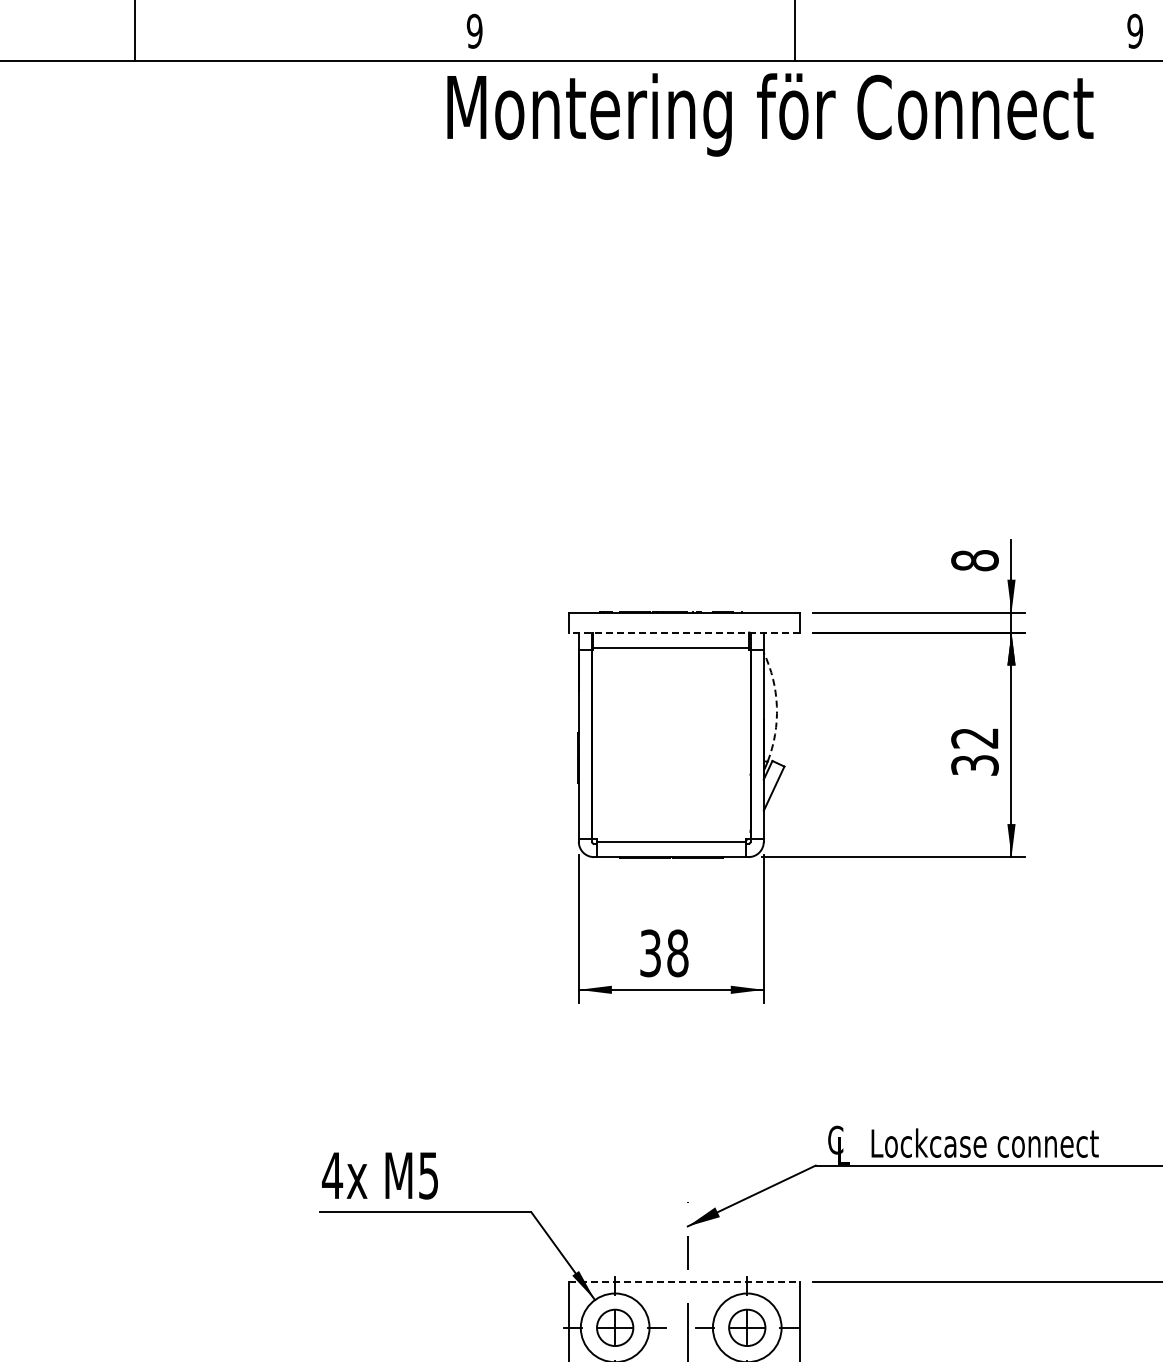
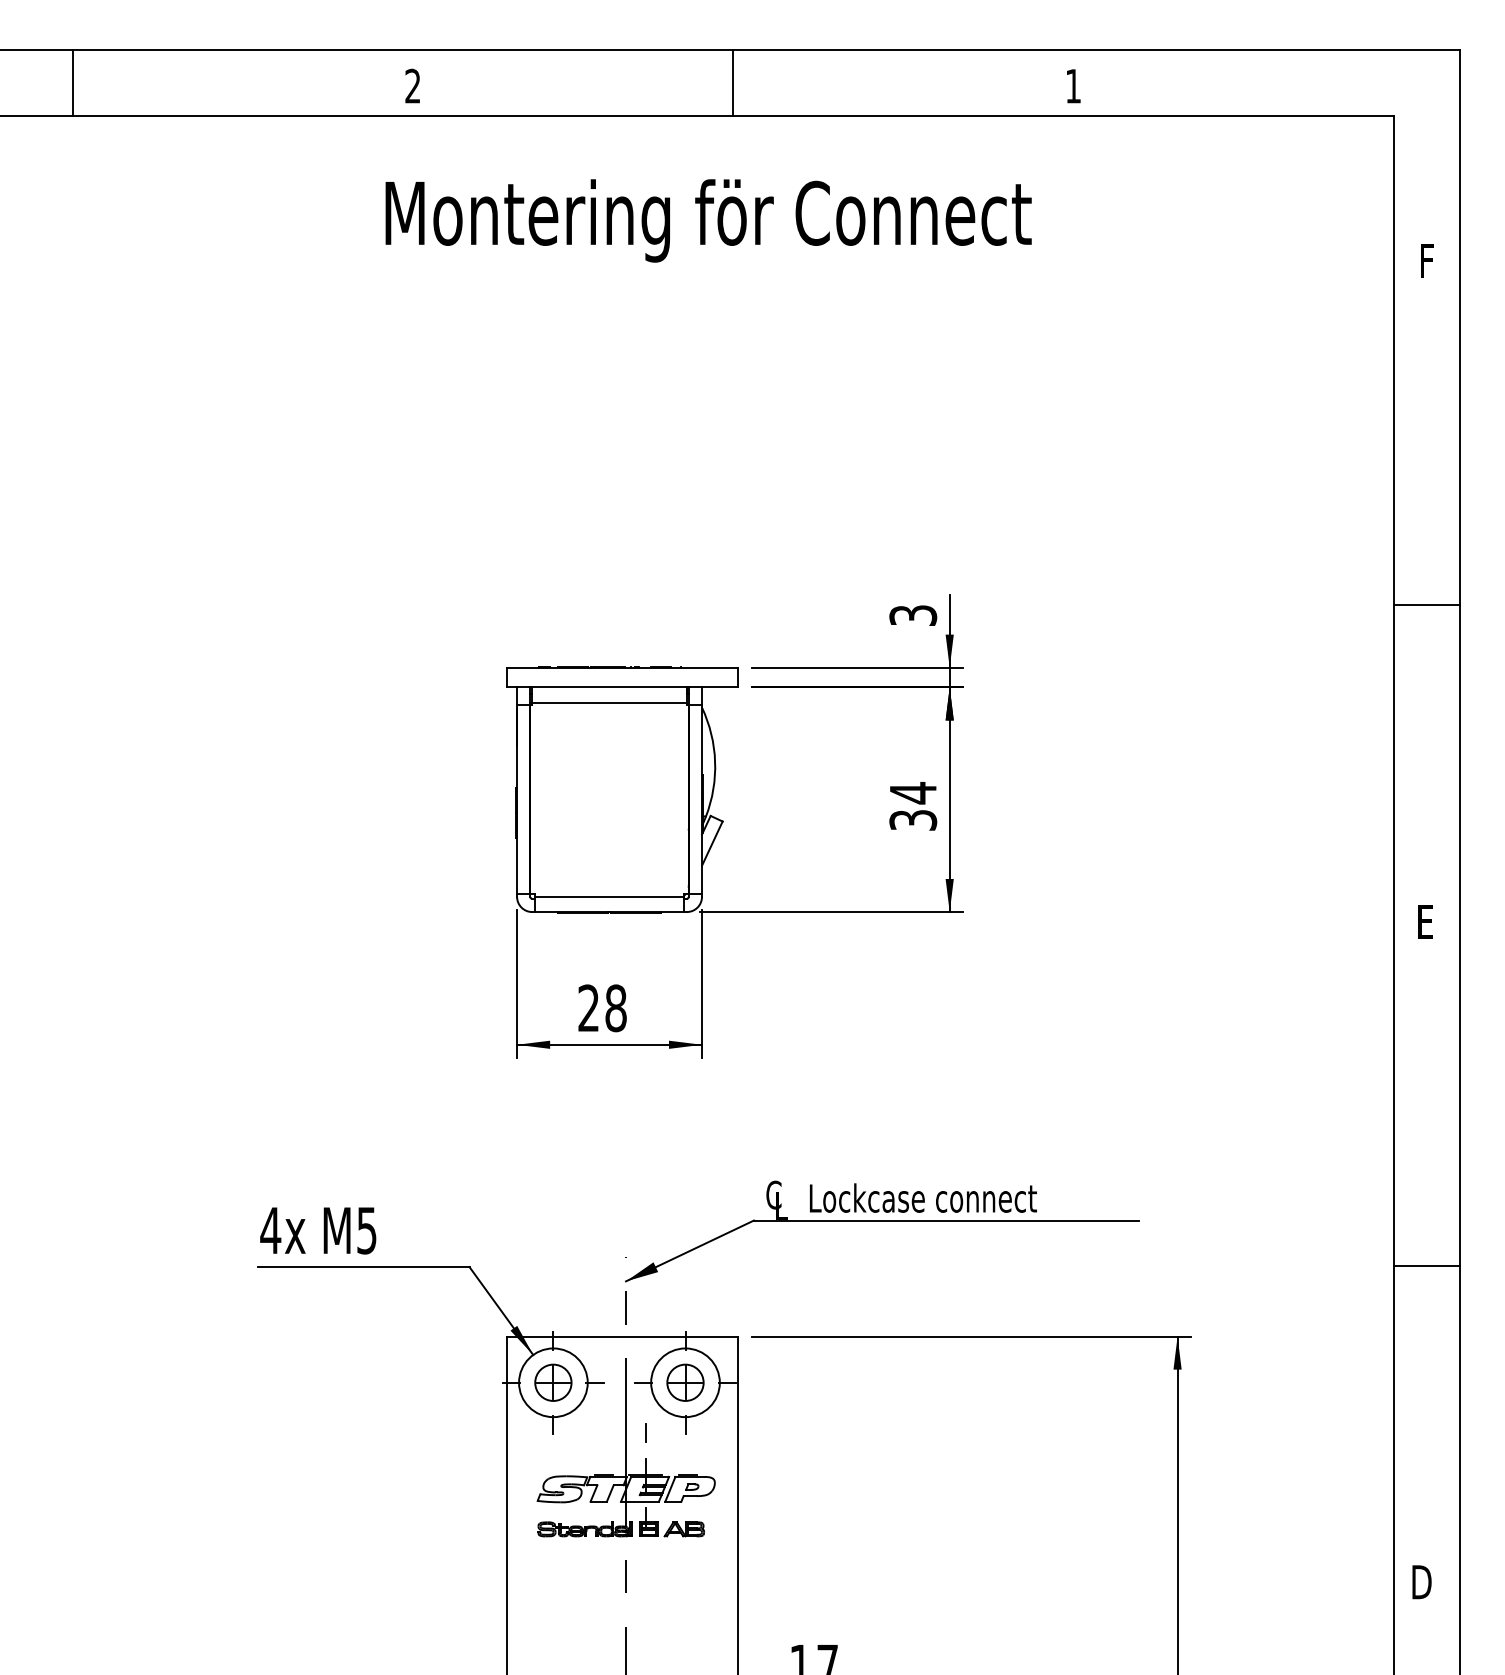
text: (474, 30) -> (412, 85), 9 -> 2
text: (1135, 30) -> (1073, 85), 9 -> 1
text: (770, 114) -> (708, 220), moved
text: (975, 560) -> (913, 615), 8 -> 3
line: (684, 632) -> (622, 687), dashed -> solid
arc: (777, 706) -> (715, 761), dashed -> solid
text: (974, 738) -> (912, 793), 32 -> 34
text: (650, 953) -> (588, 1008), 38 -> 28
line: (684, 1281) -> (622, 1336), dashed -> solid

